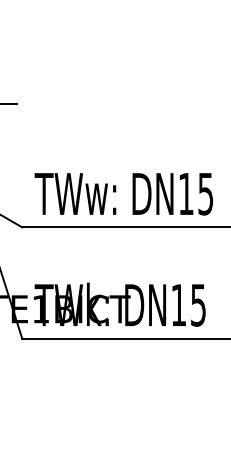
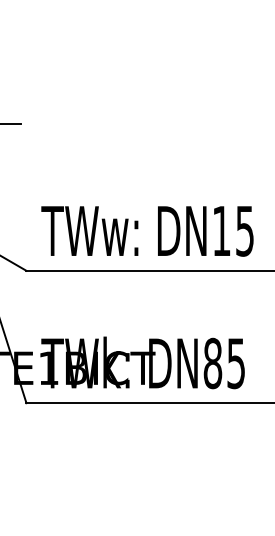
text: (178, 304) -> (212, 362), DN15 -> DN85

